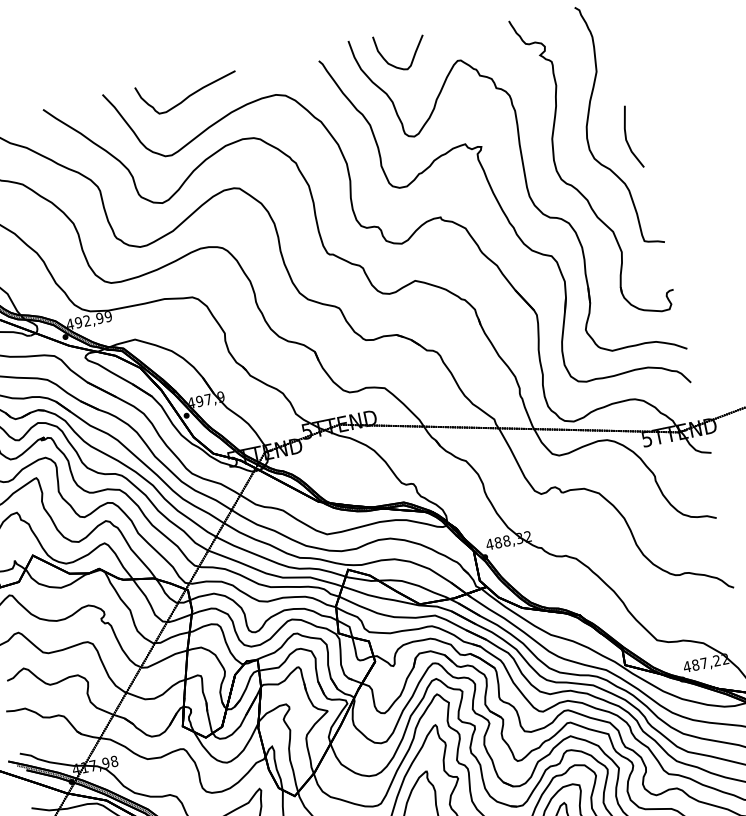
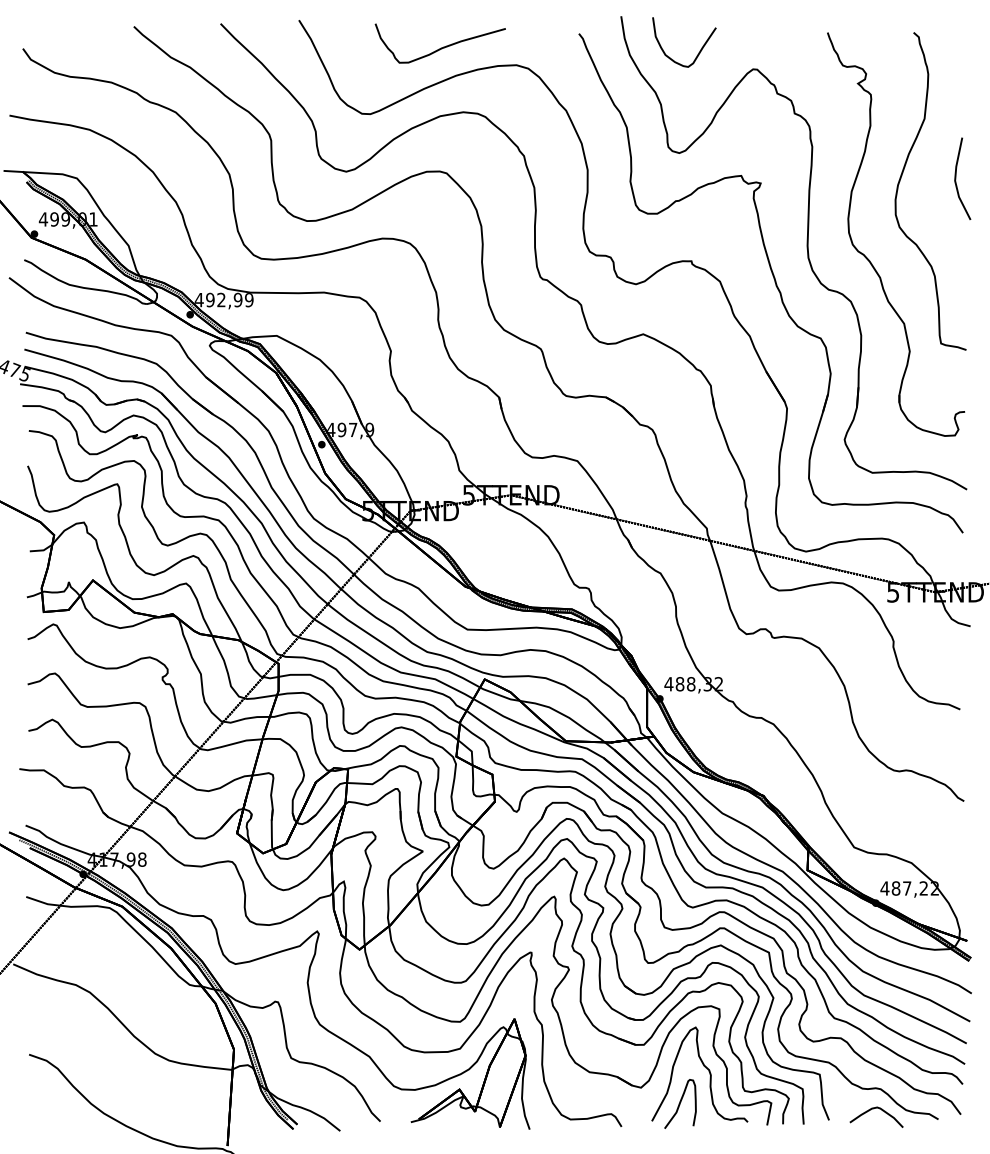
curve: (189, 95) -> (441, 47), moved
part: (631, 136) -> (962, 178), moved

